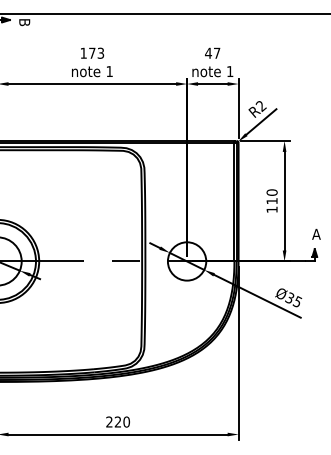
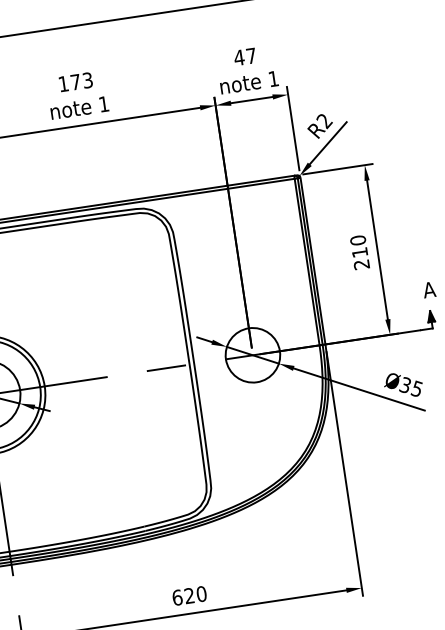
text: (271, 209) -> (360, 264), 110 -> 210
text: (109, 421) -> (177, 596), 220 -> 620

